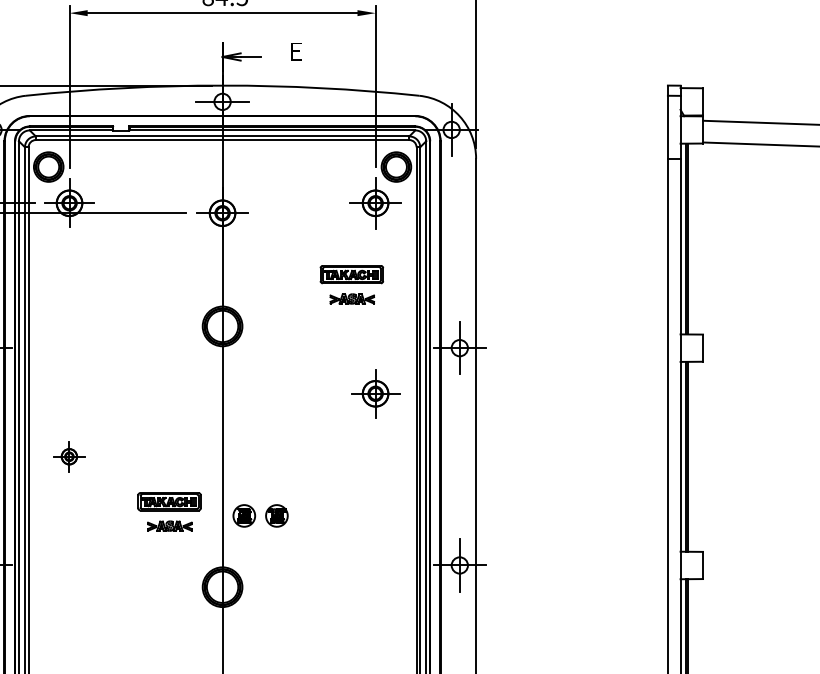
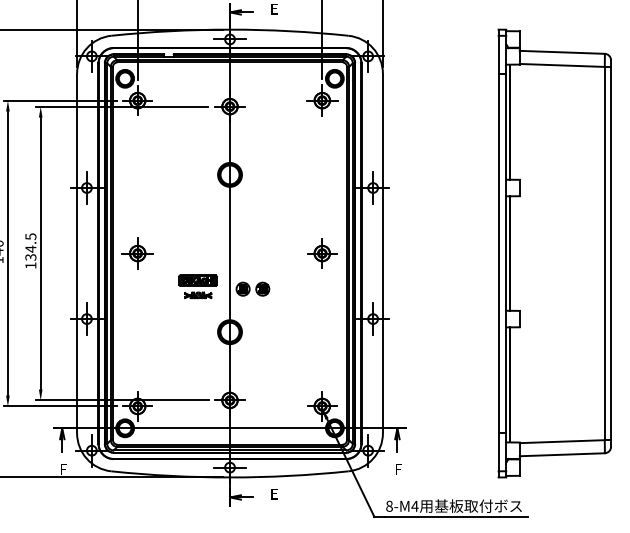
part: (351, 284) -> (307, 149), removed
part: (375, 393) -> (322, 253), moved
part: (69, 456) -> (137, 253), size x1.67

